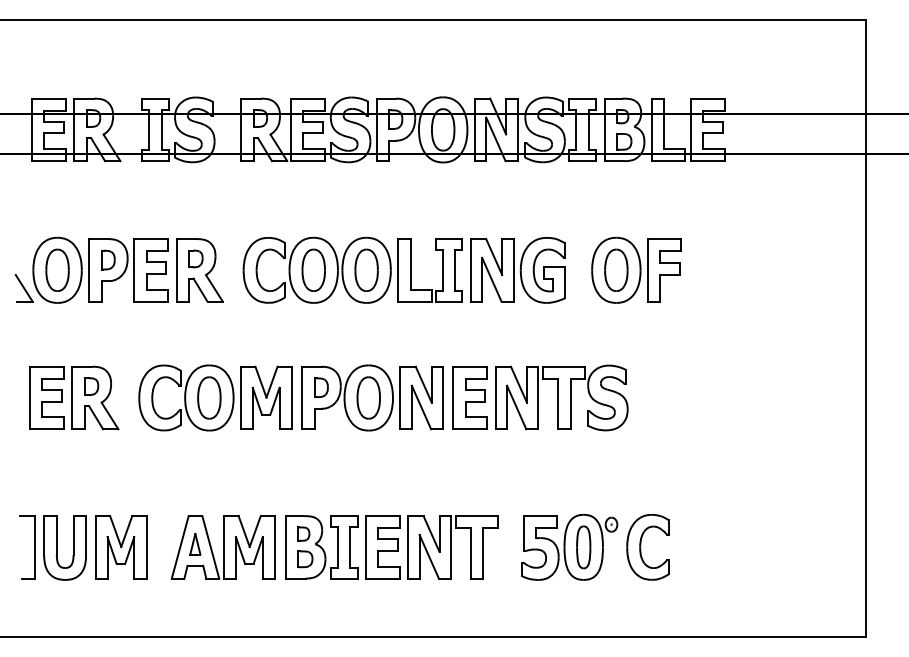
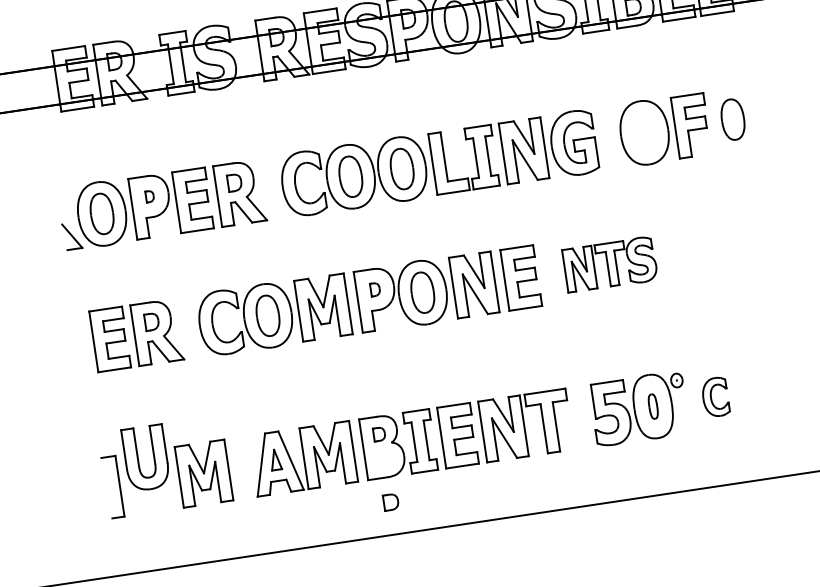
part: (108, 259) -> (149, 196), size x0.6
part: (616, 269) -> (733, 118), moved
part: (321, 387) -> (375, 289), size x0.7
part: (561, 397) -> (609, 264), size x0.7
part: (57, 547) -> (138, 458), moved
part: (583, 547) -> (652, 406), size x0.6
part: (647, 547) -> (715, 397), size x0.6
part: (305, 559) -> (391, 502), moved

